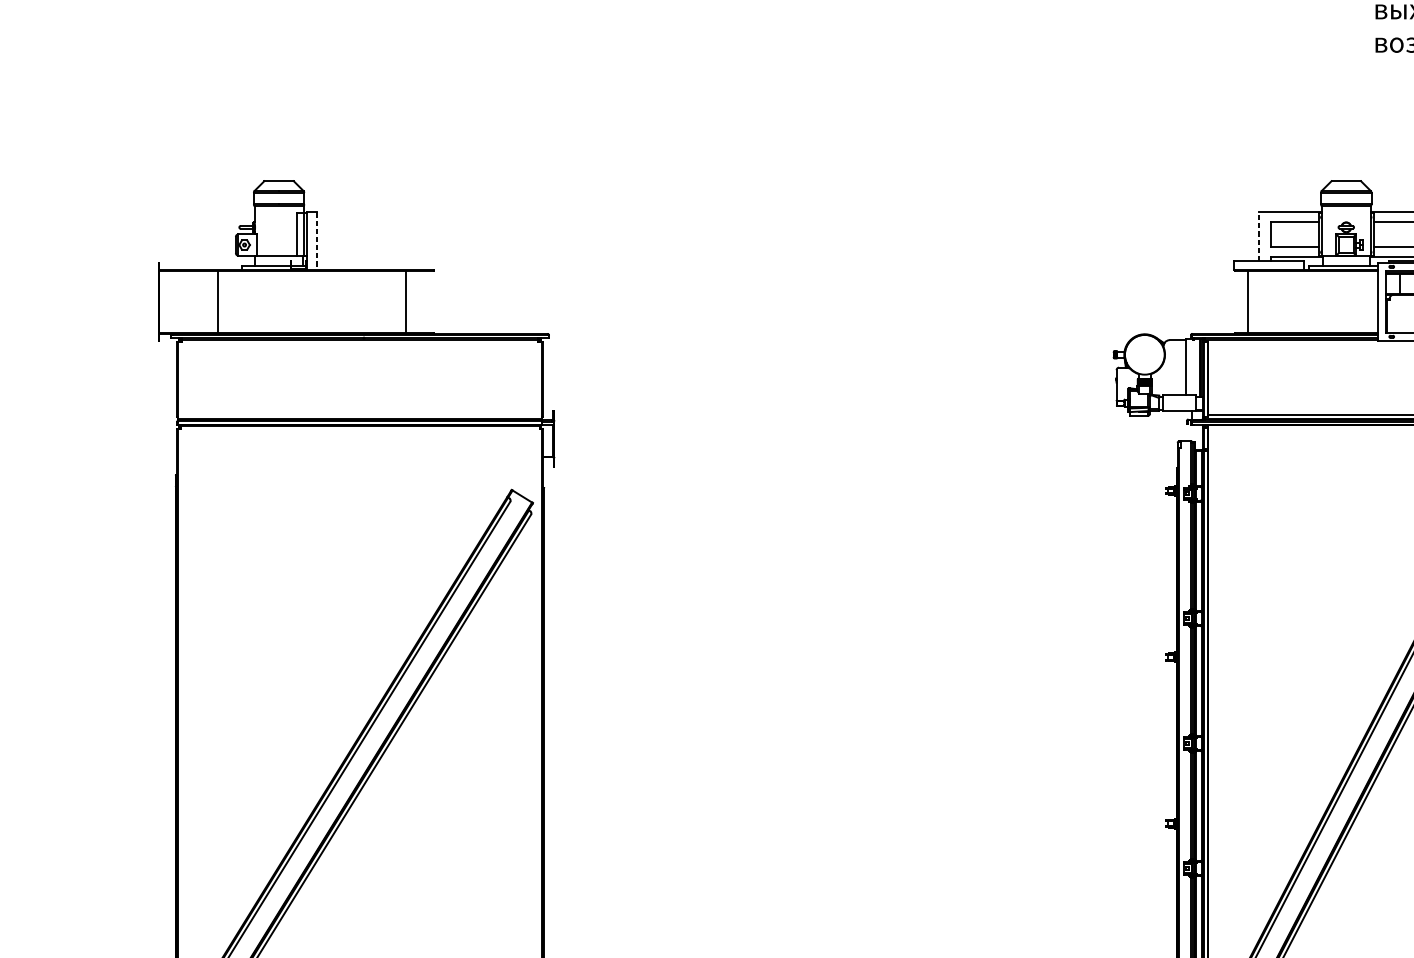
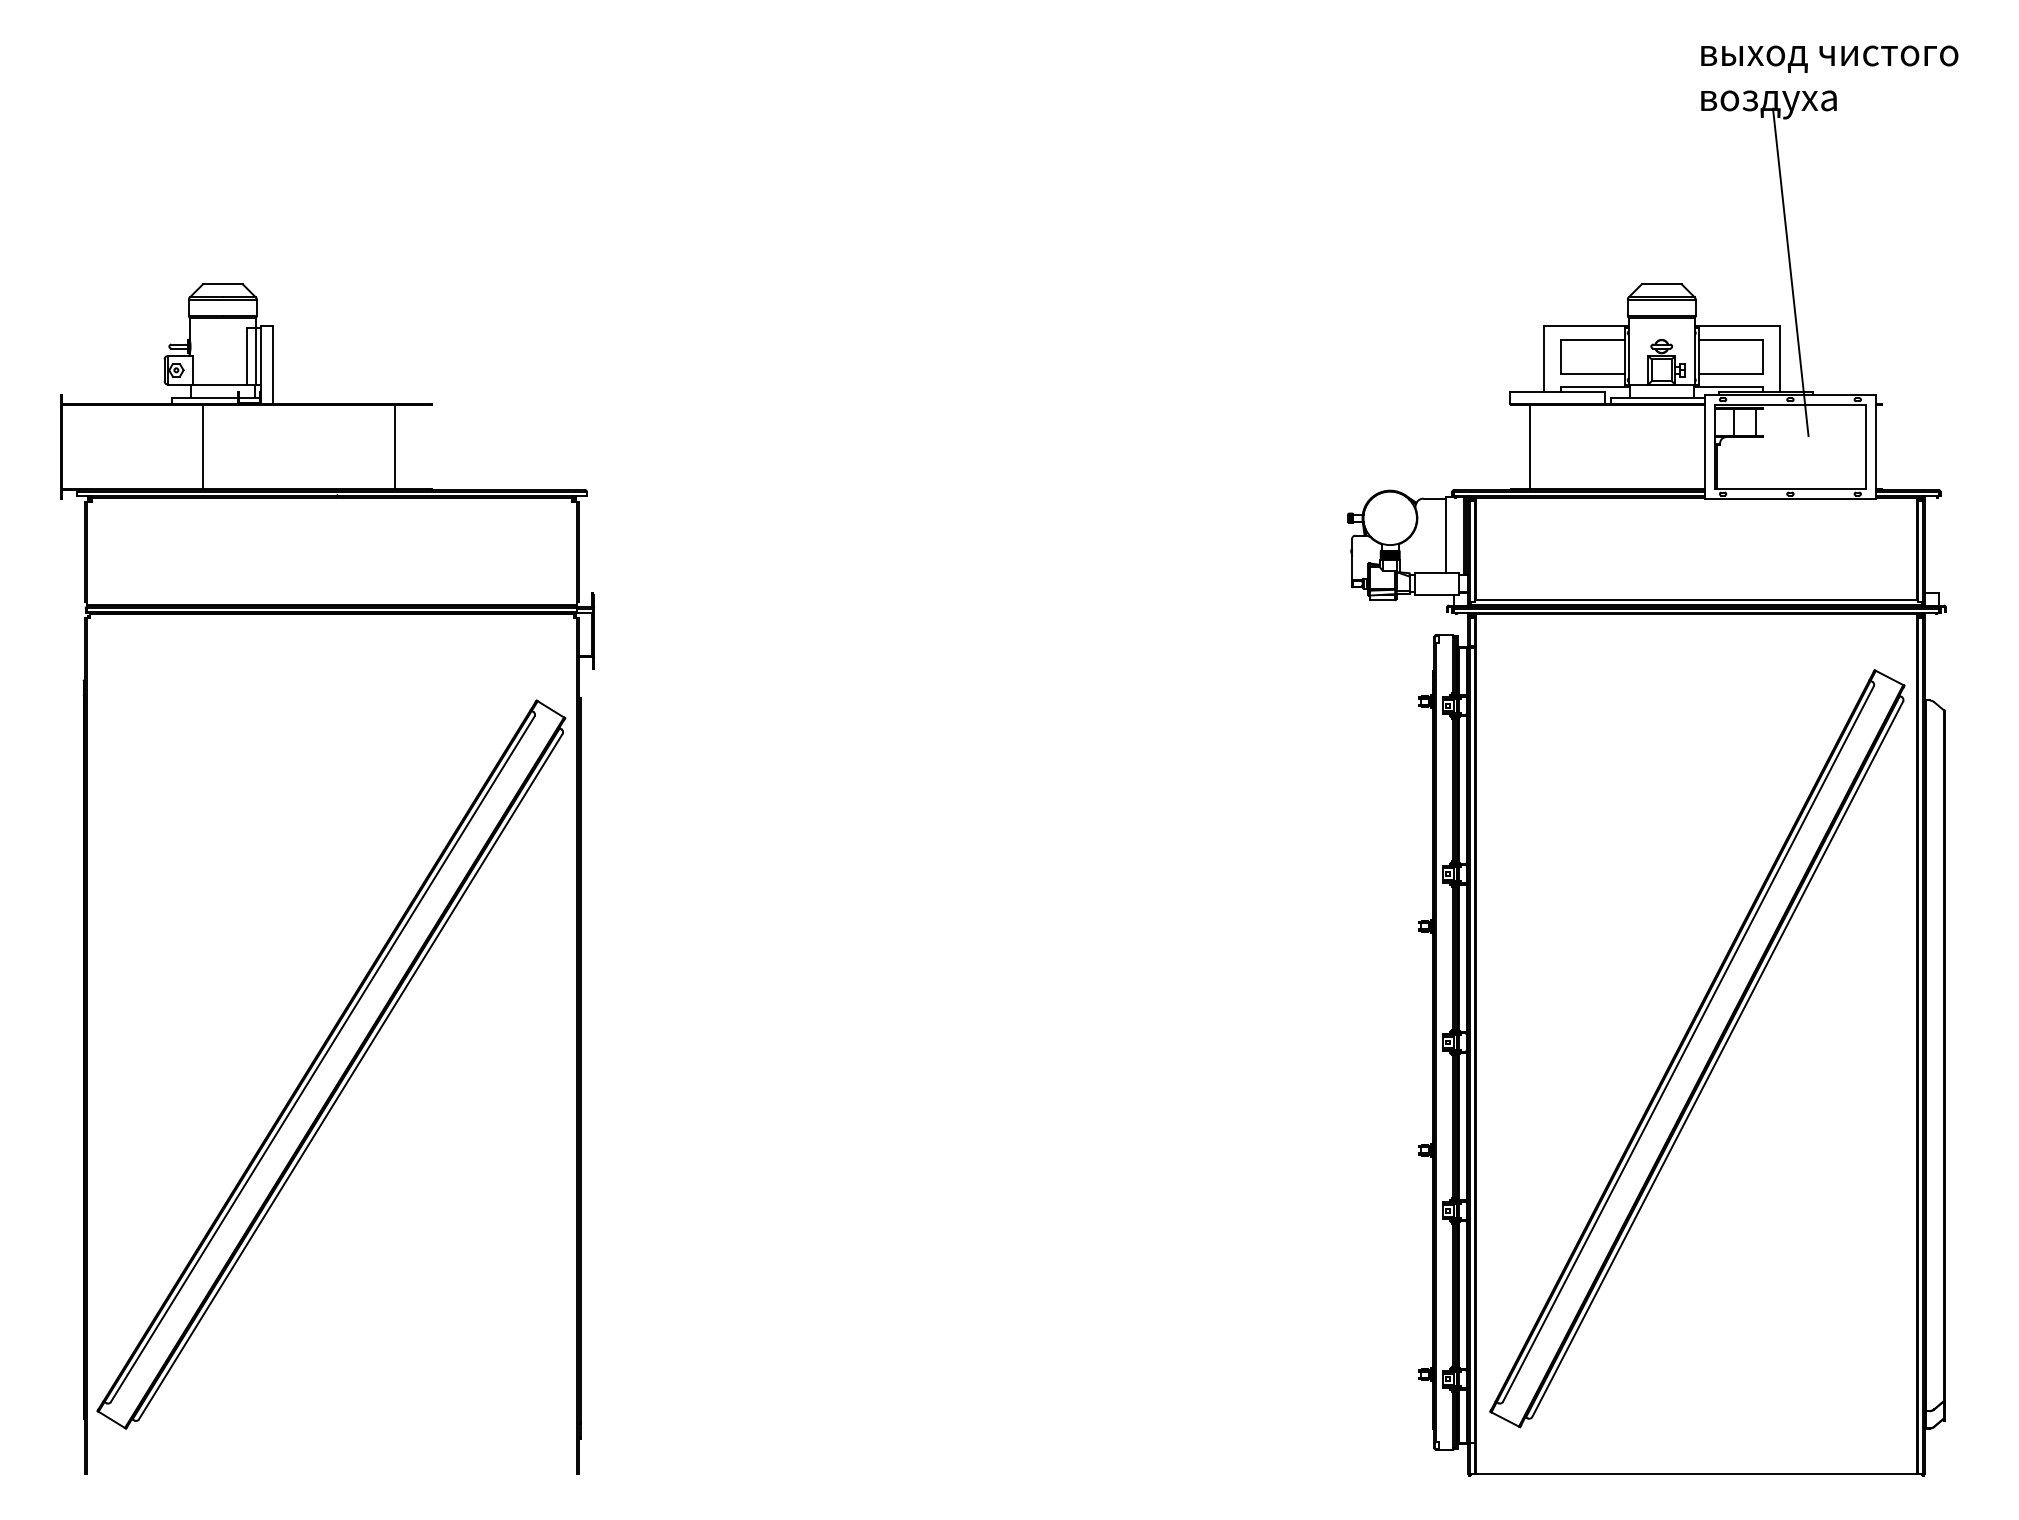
line: (1258, 237) -> (1543, 359), dashed -> solid
line: (316, 241) -> (273, 365), dashed -> solid
line: (217, 301) -> (202, 446), moved

